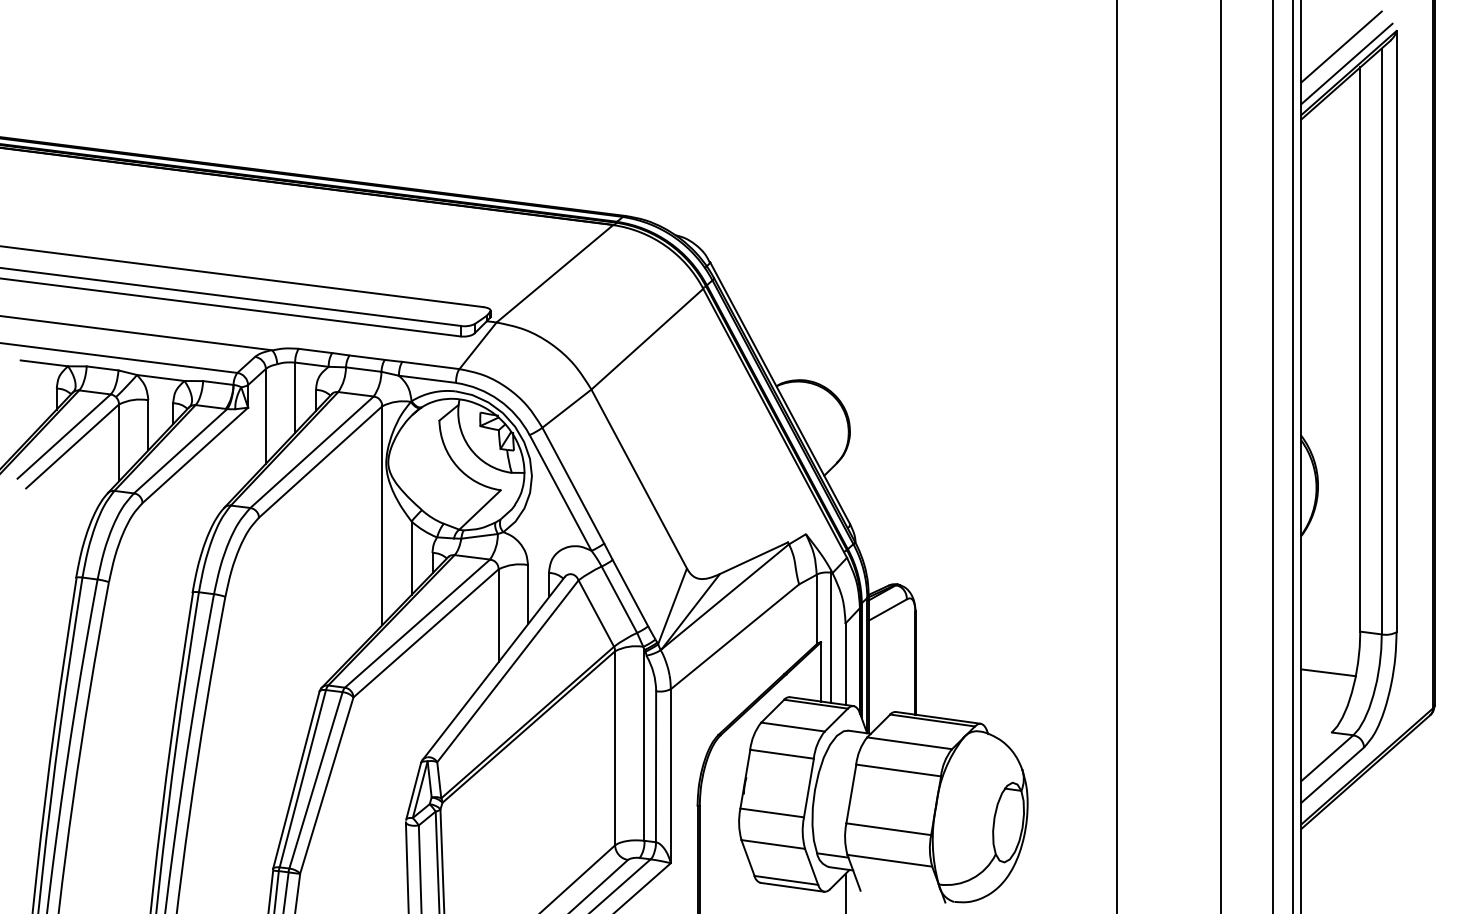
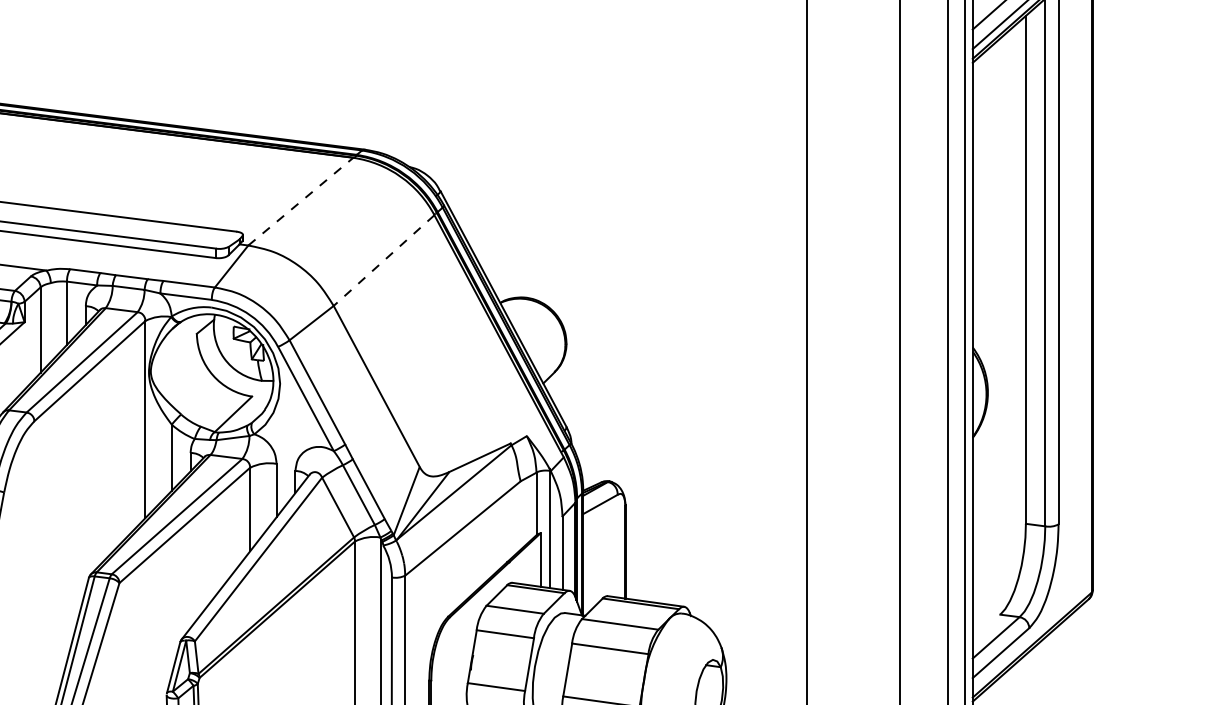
line: (554, 273) -> (300, 201), solid -> dashed
line: (646, 339) -> (383, 260), solid -> dashed
line: (1328, 672) -> (997, 560), removed

